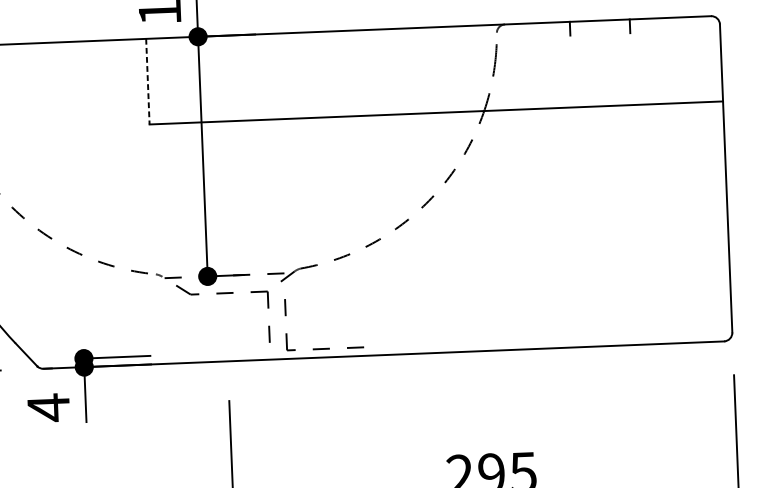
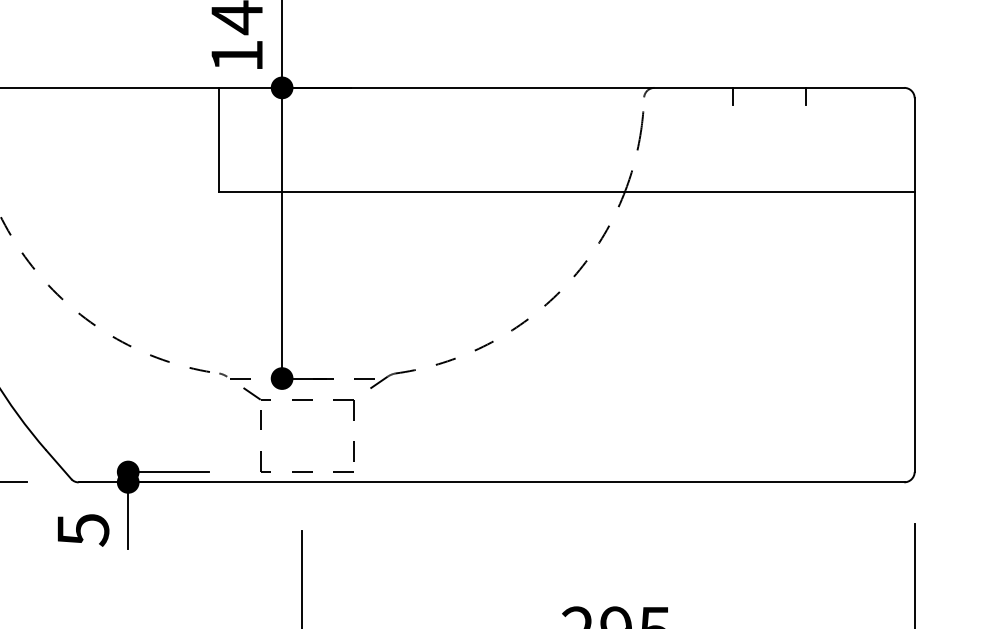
line: (148, 81) -> (219, 139), dashed -> solid
part: (324, 348) -> (306, 471), moved
text: (48, 407) -> (83, 529), 4 -> 5

